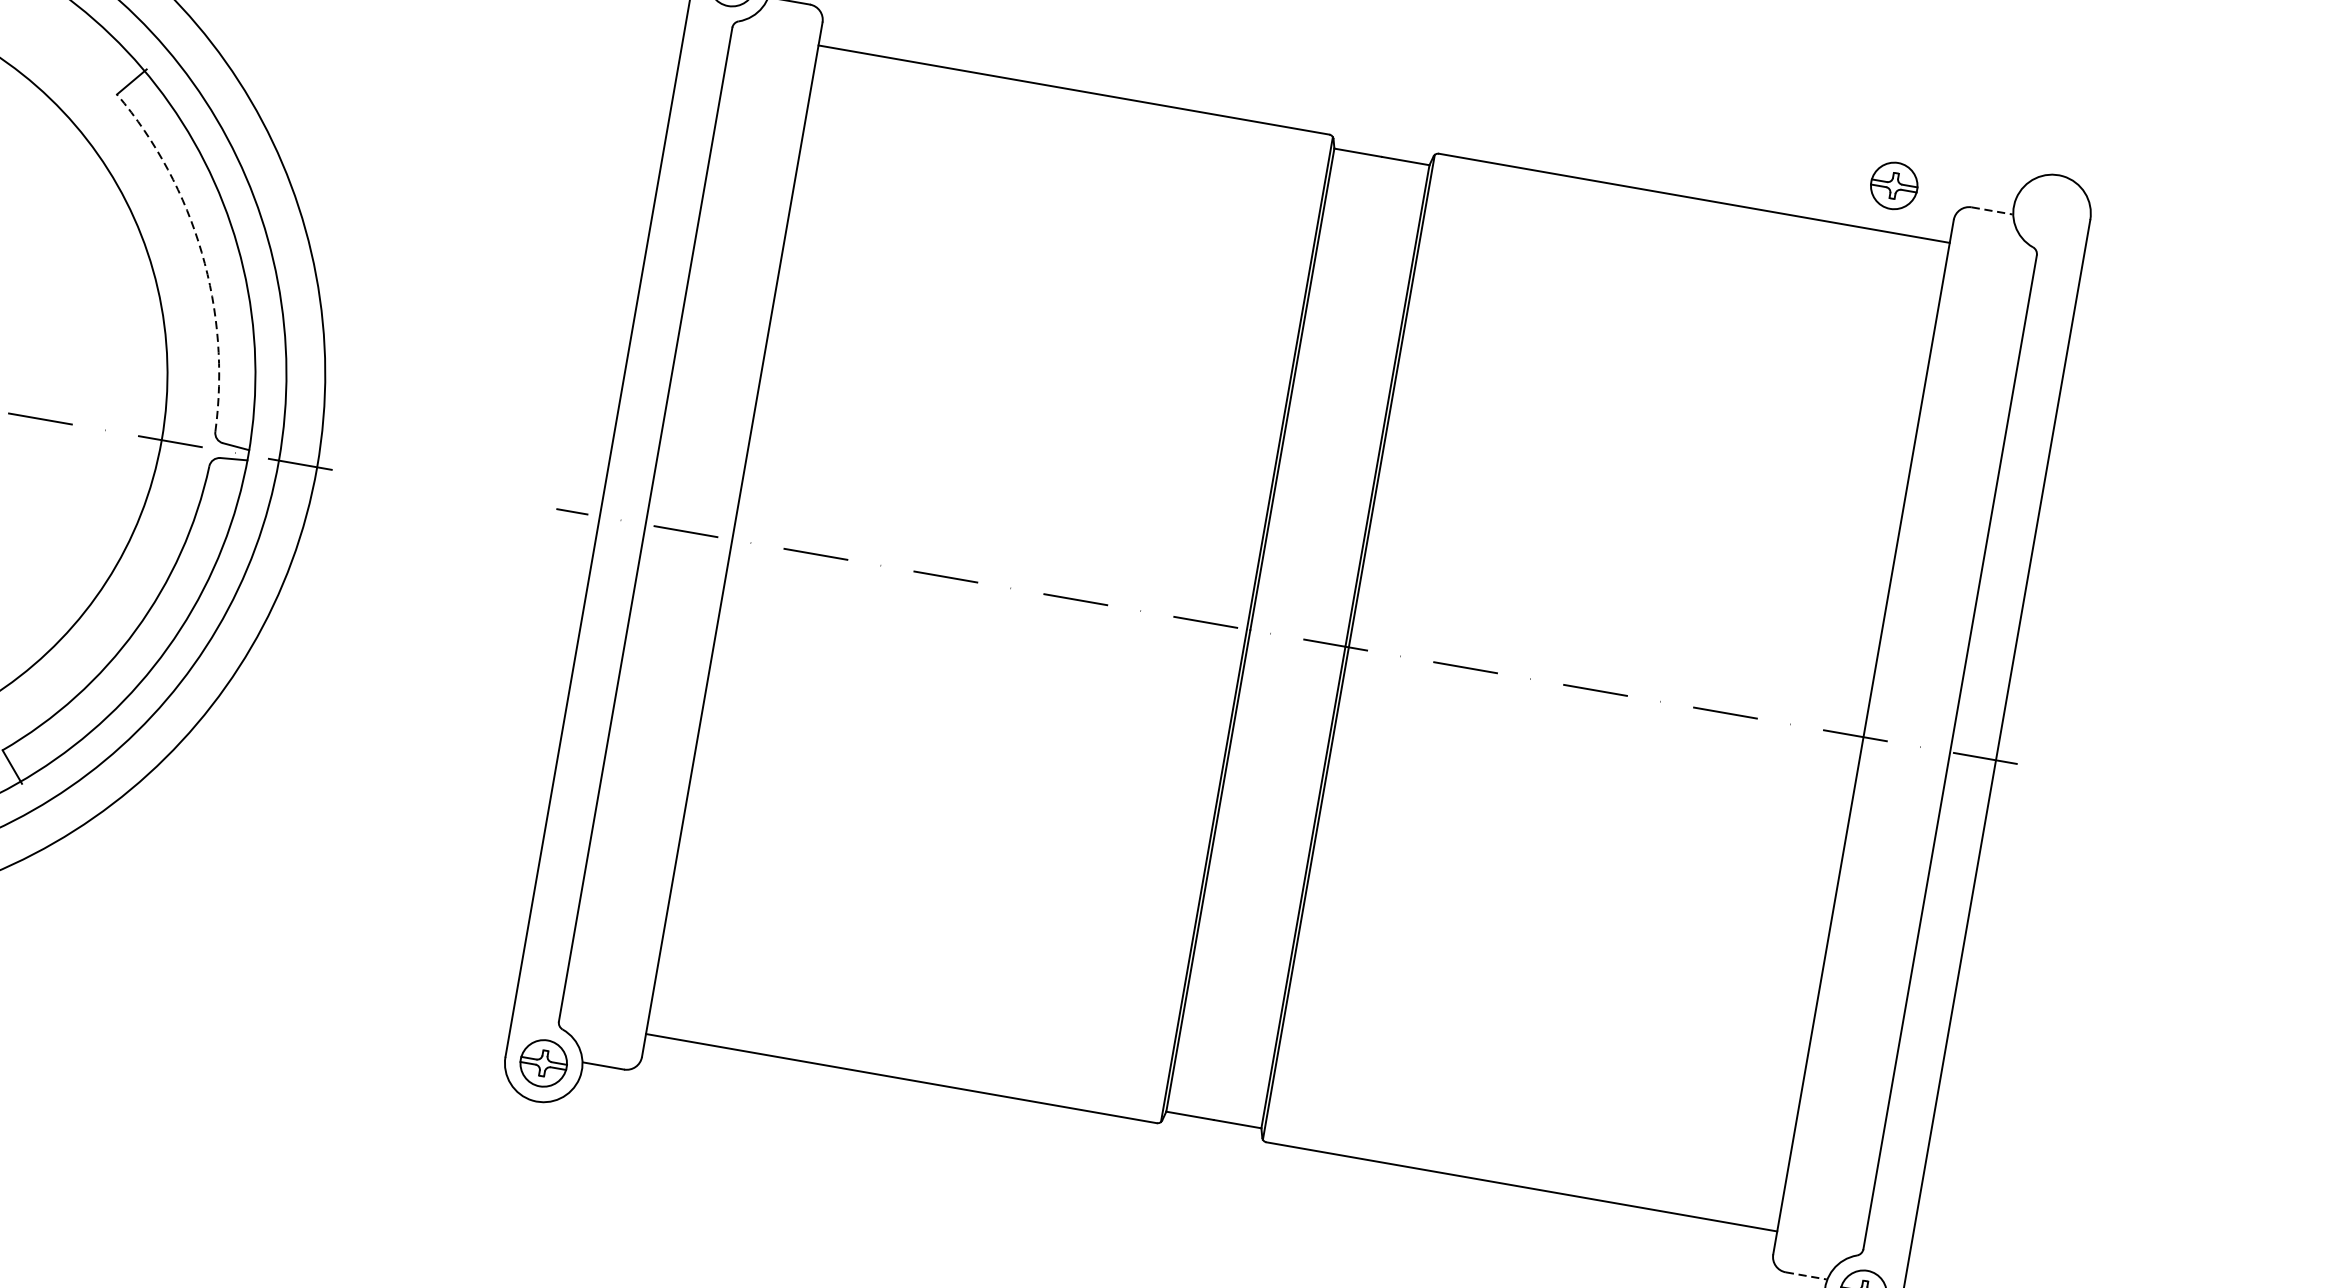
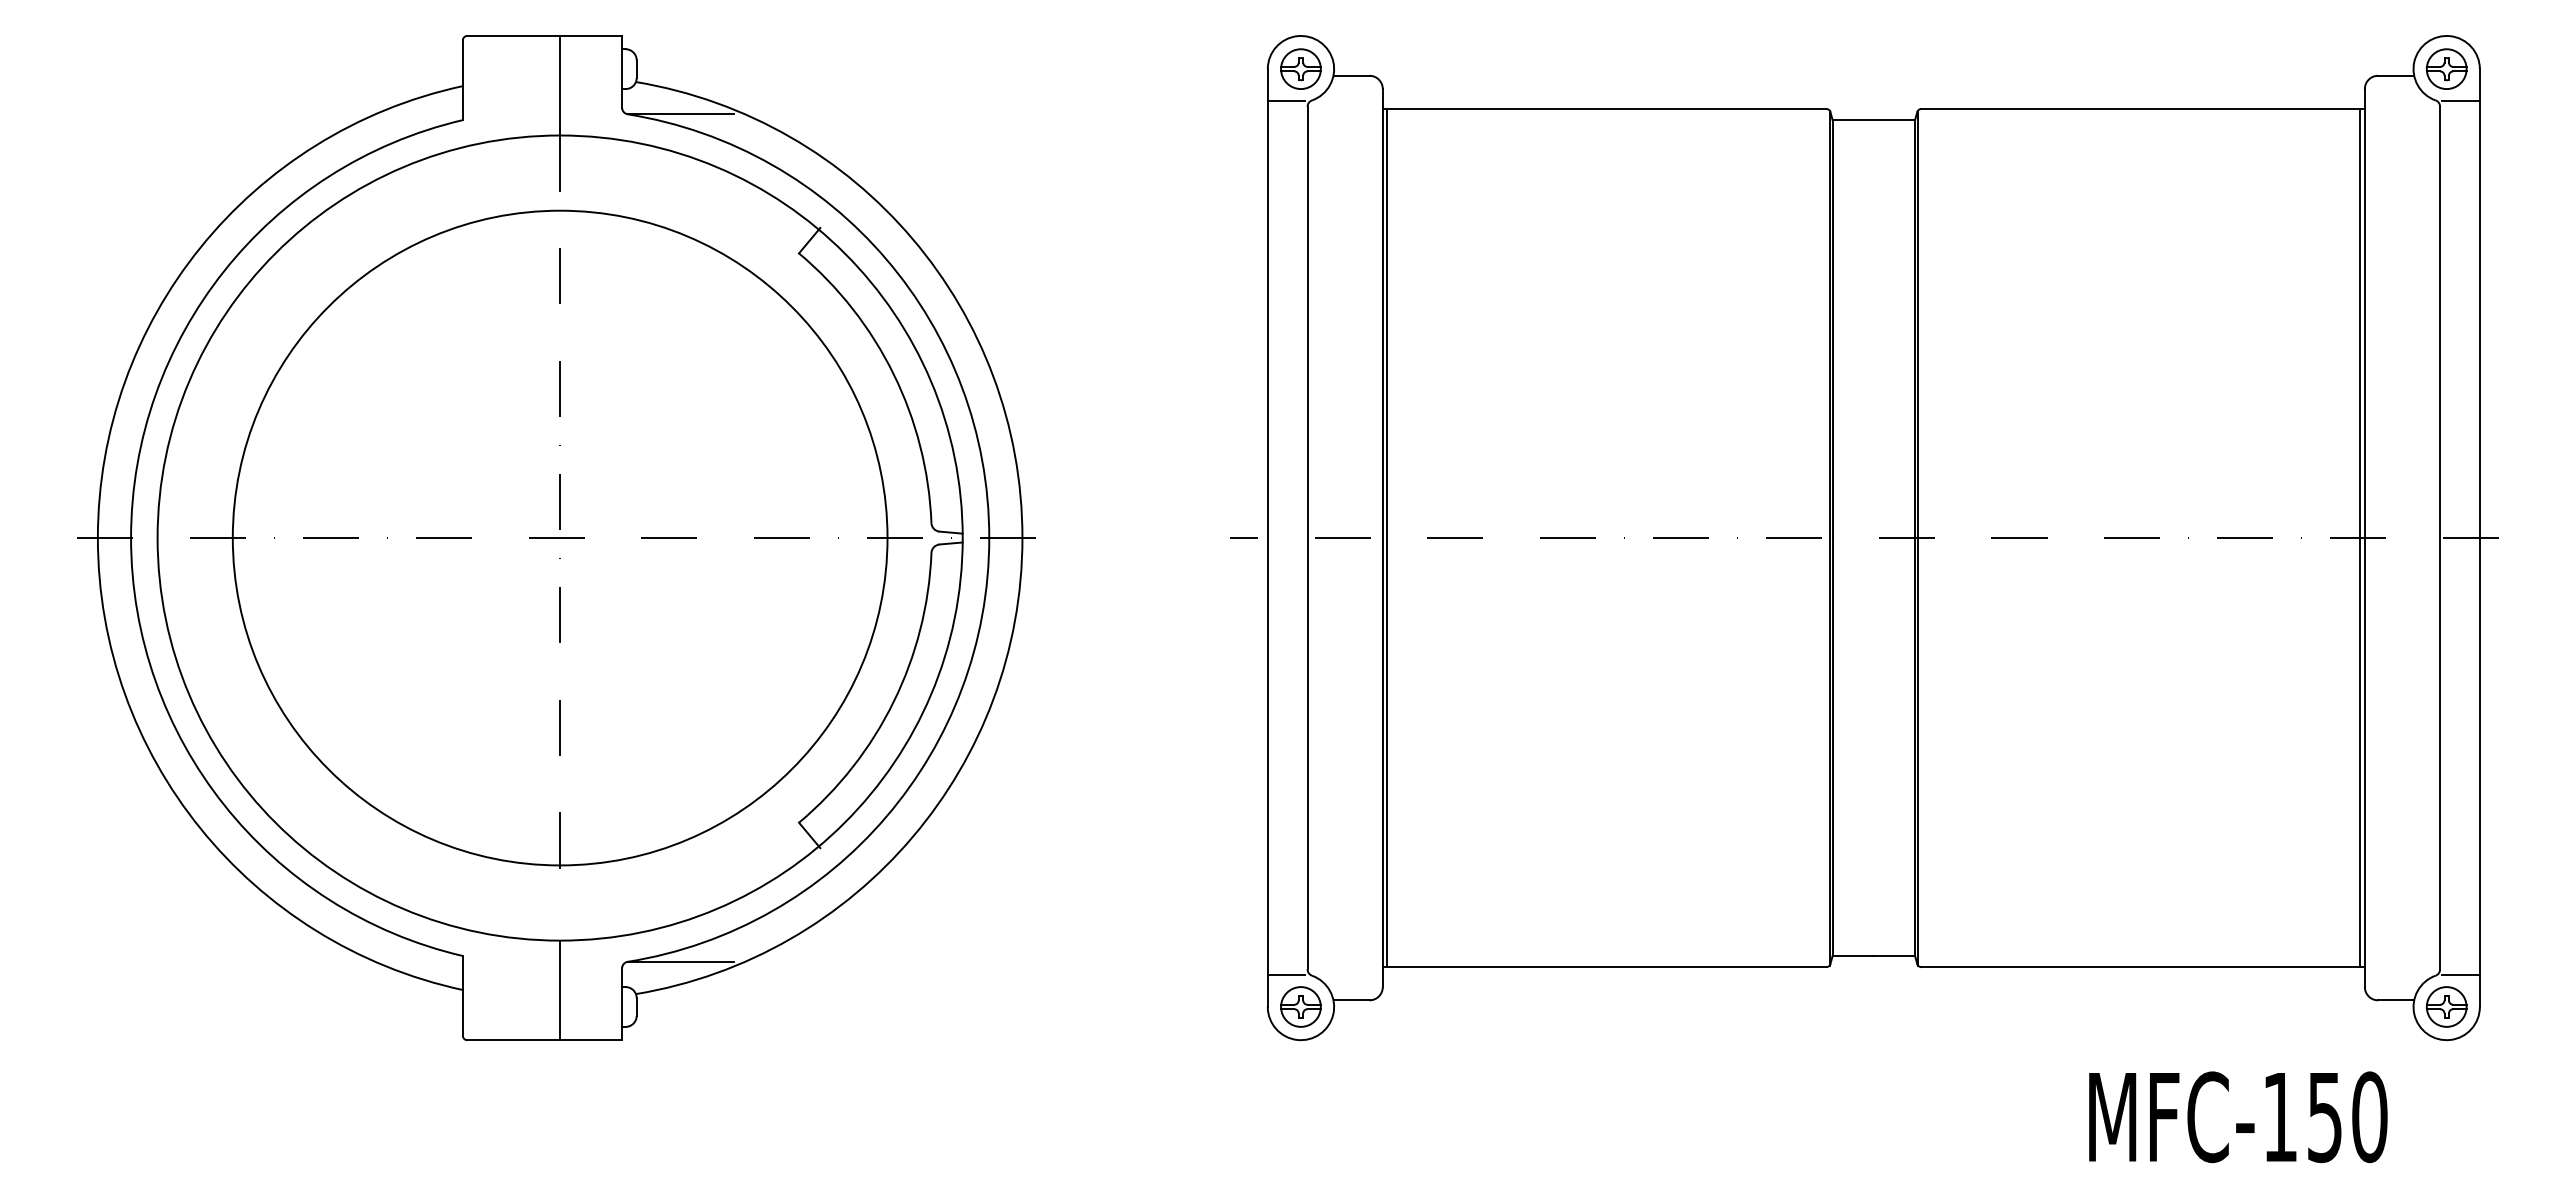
line: (709, 17) -> (1286, 101), added
part: (1894, 185) -> (2446, 68), moved
line: (1991, 210) -> (2395, 75), dashed -> solid
arc: (201, 252) -> (893, 374), dashed -> solid
line: (2061, 253) -> (2460, 101), added
line: (737, 540) -> (1387, 537), added
line: (1858, 735) -> (2360, 537), added
line: (533, 1024) -> (1286, 975), added
line: (1885, 1260) -> (2460, 975), added
line: (1805, 1275) -> (2395, 1000), dashed -> solid

